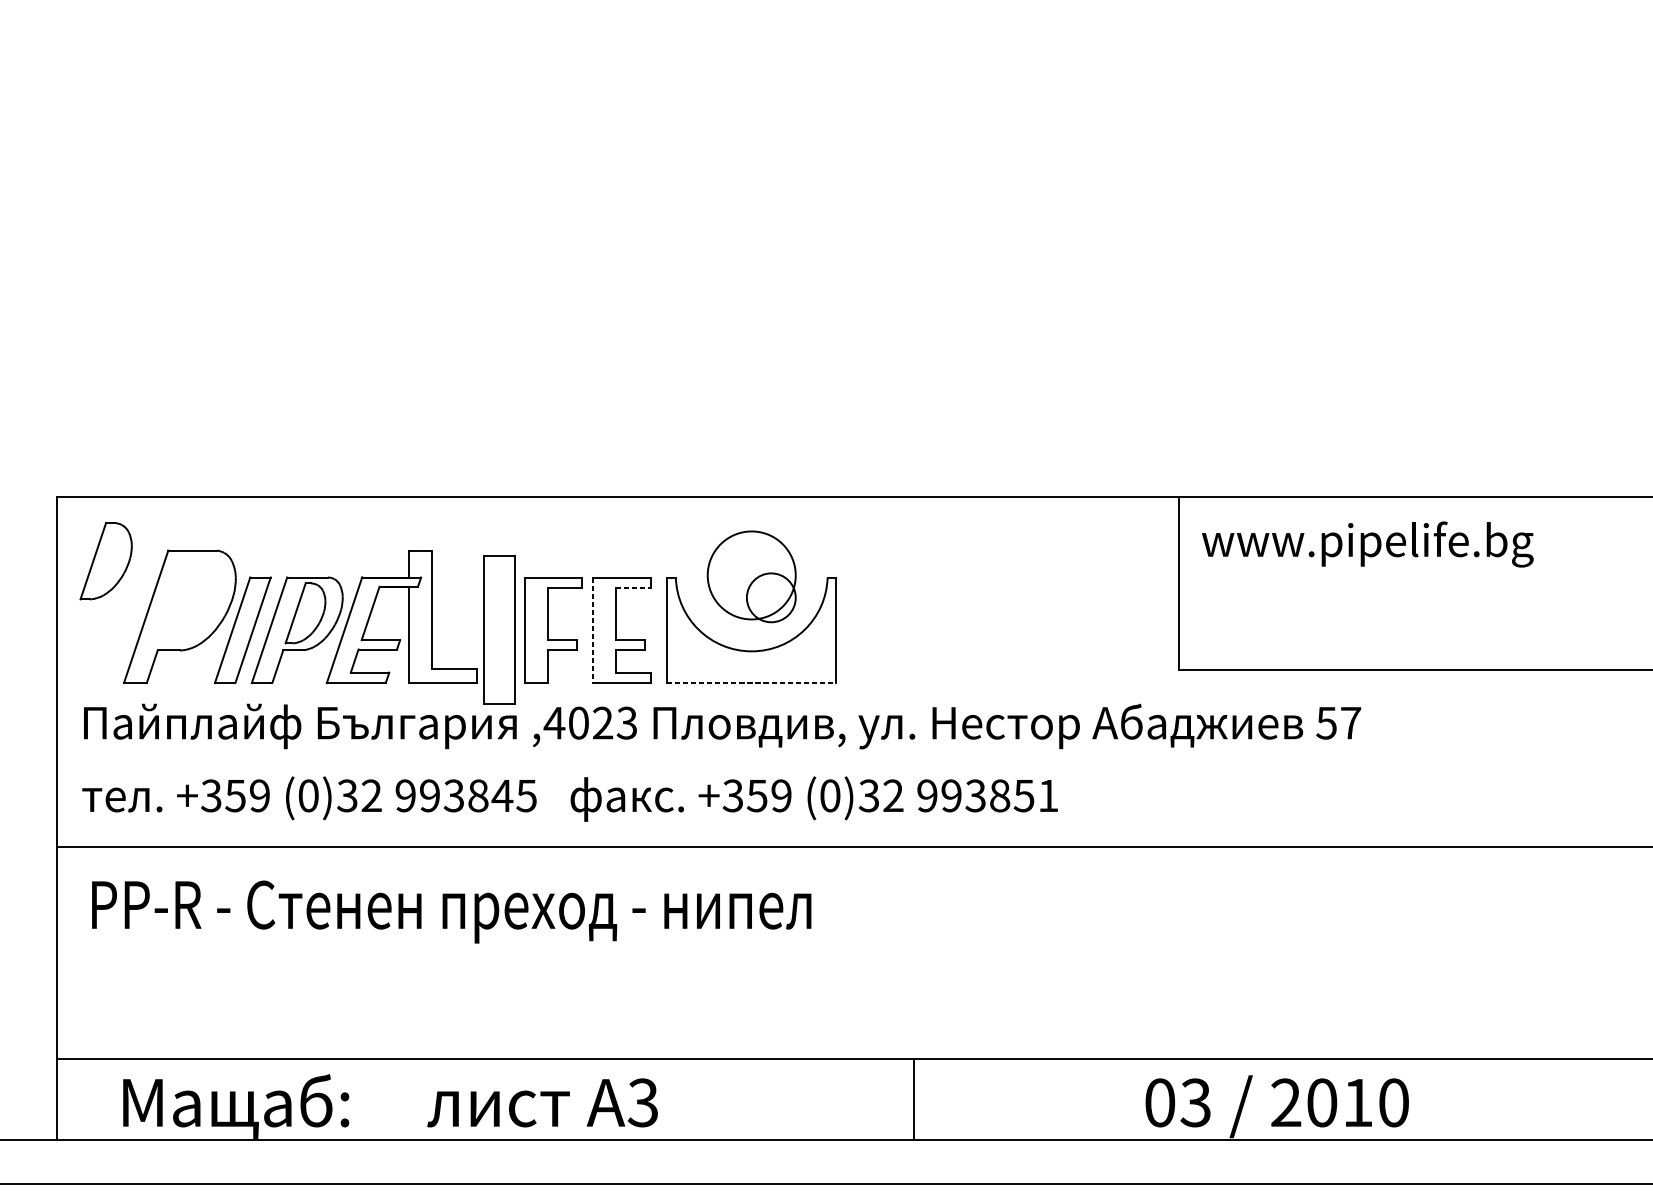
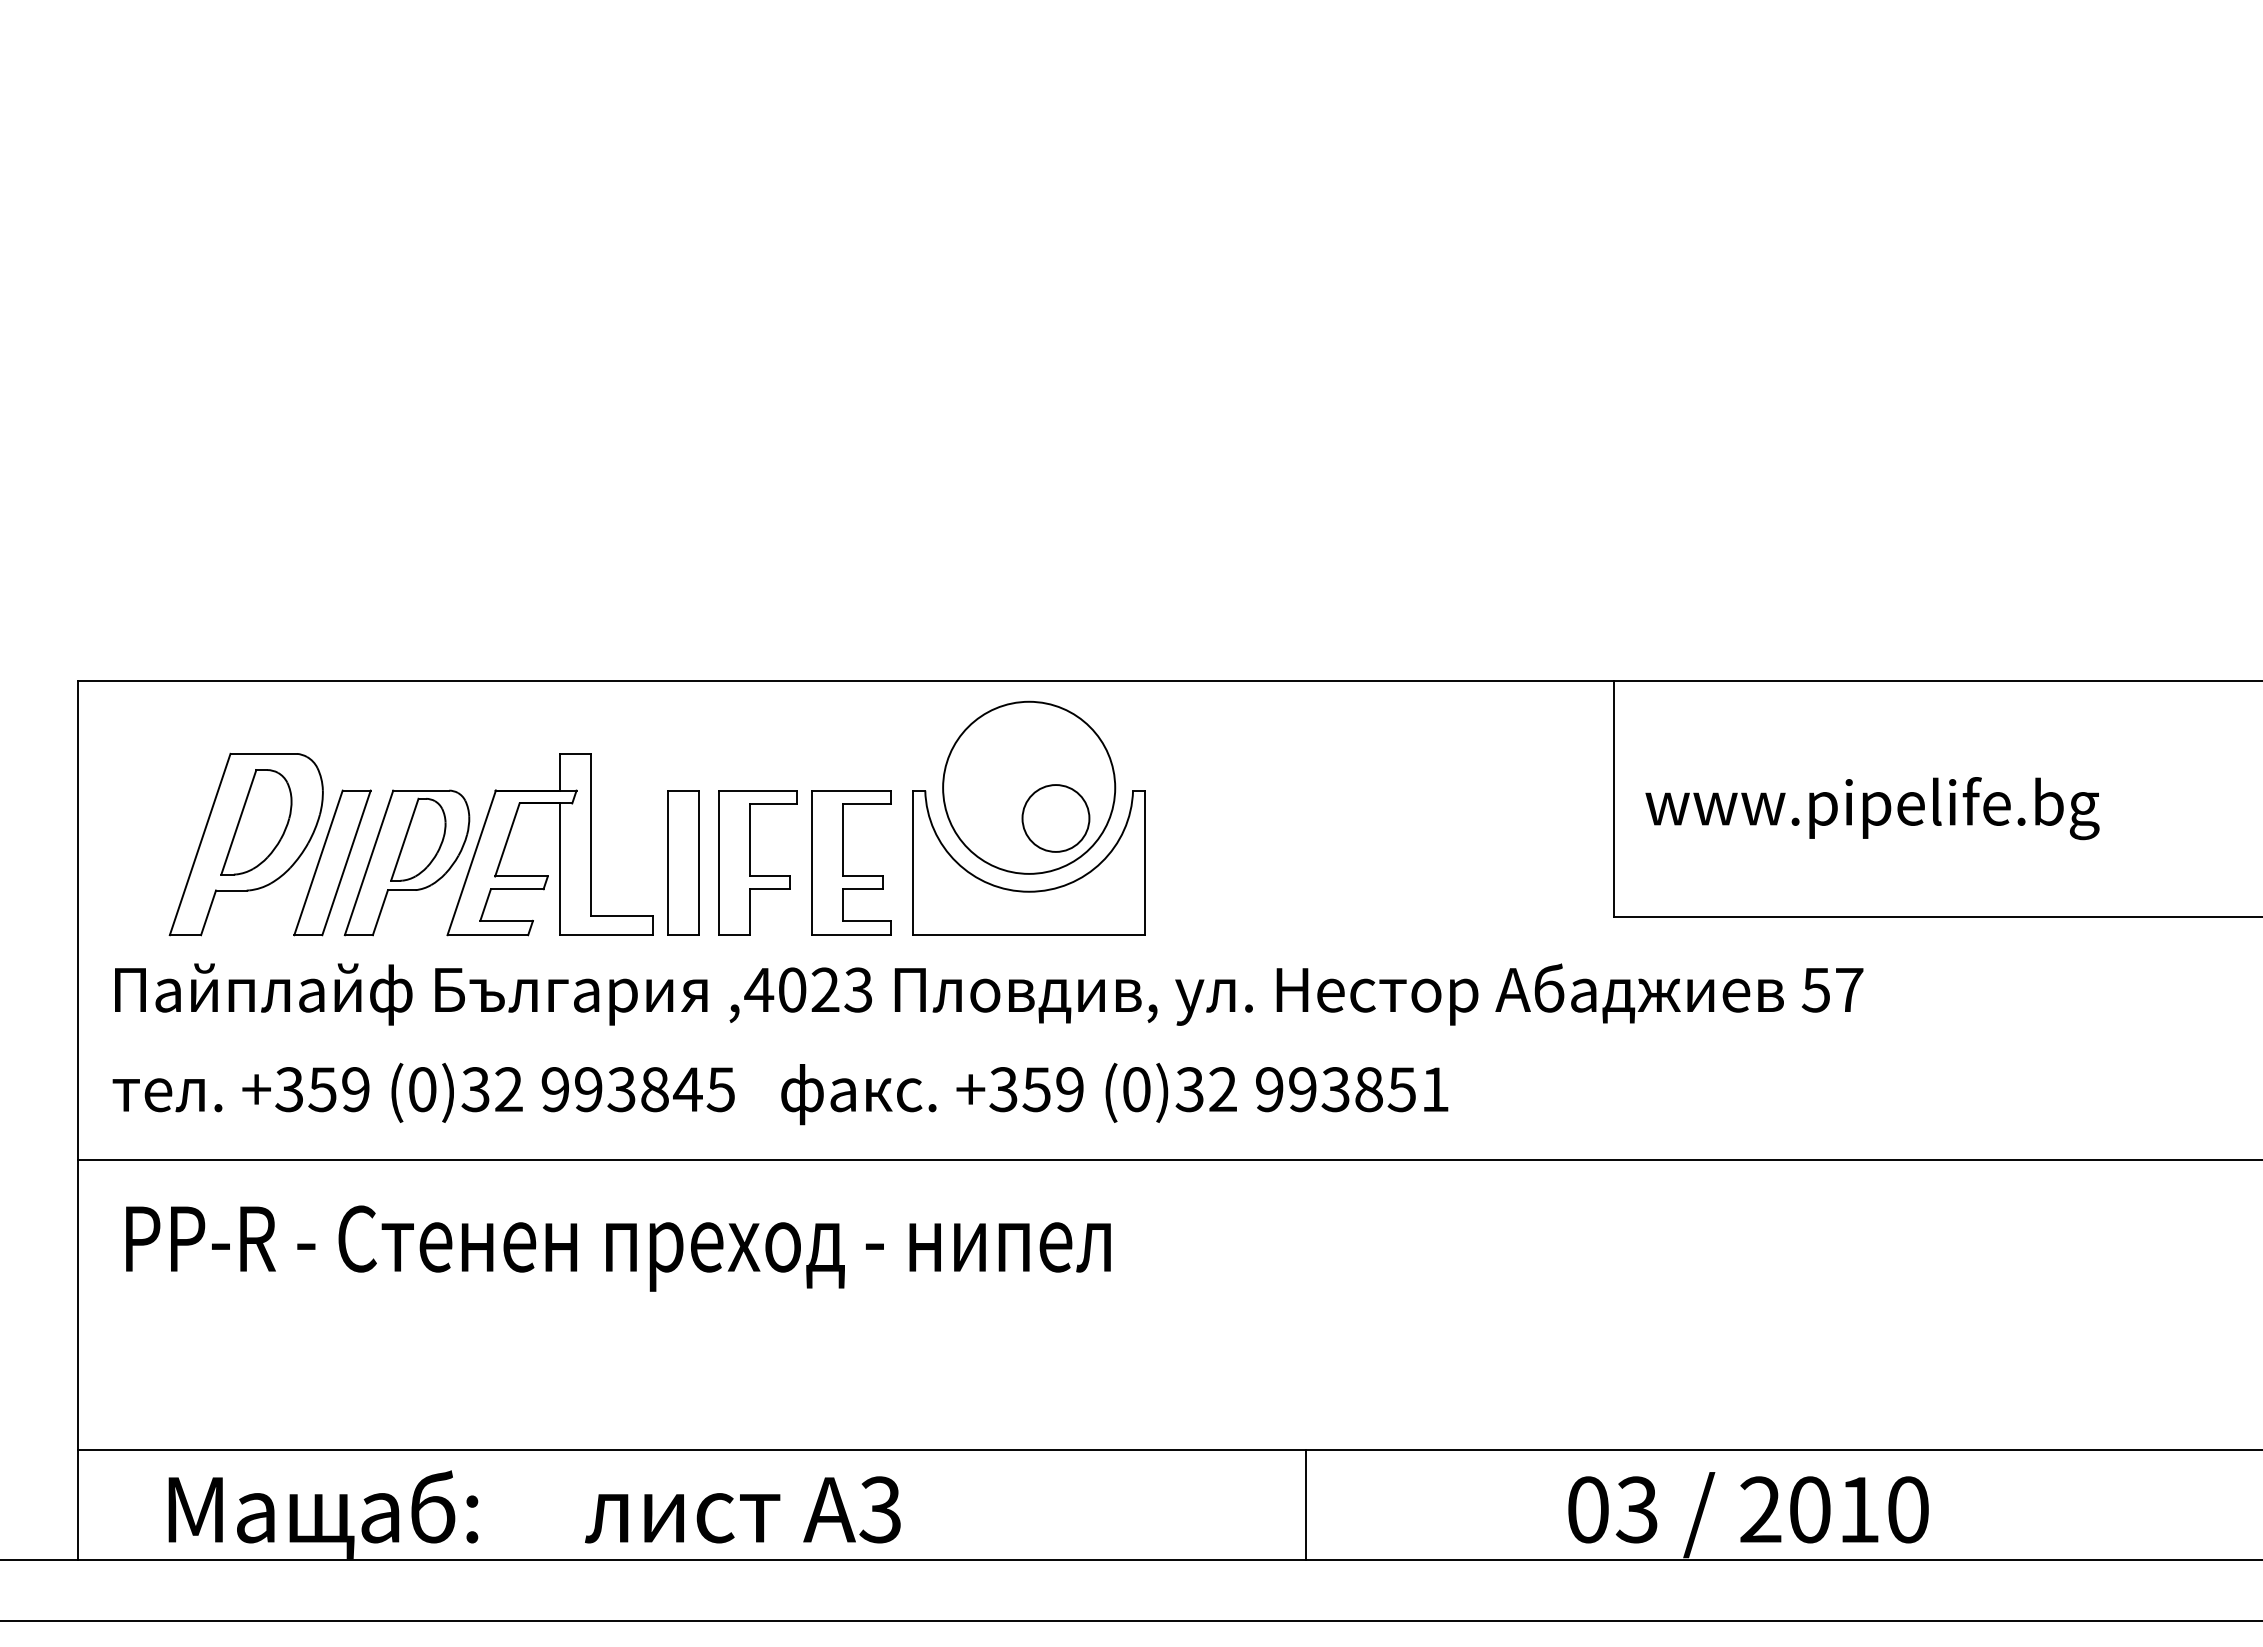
text: (1367, 544) -> (1872, 808), moved
part: (106, 561) -> (256, 822), moved
circle: (751, 575) -> (1029, 787), size x1.43
line: (633, 587) -> (867, 804), dashed -> solid
part: (499, 629) -> (683, 862), size x0.71
line: (593, 630) -> (812, 863), dashed -> solid
line: (751, 683) -> (1029, 935), dashed -> solid
line: (913, 1098) -> (1305, 1504), moved

